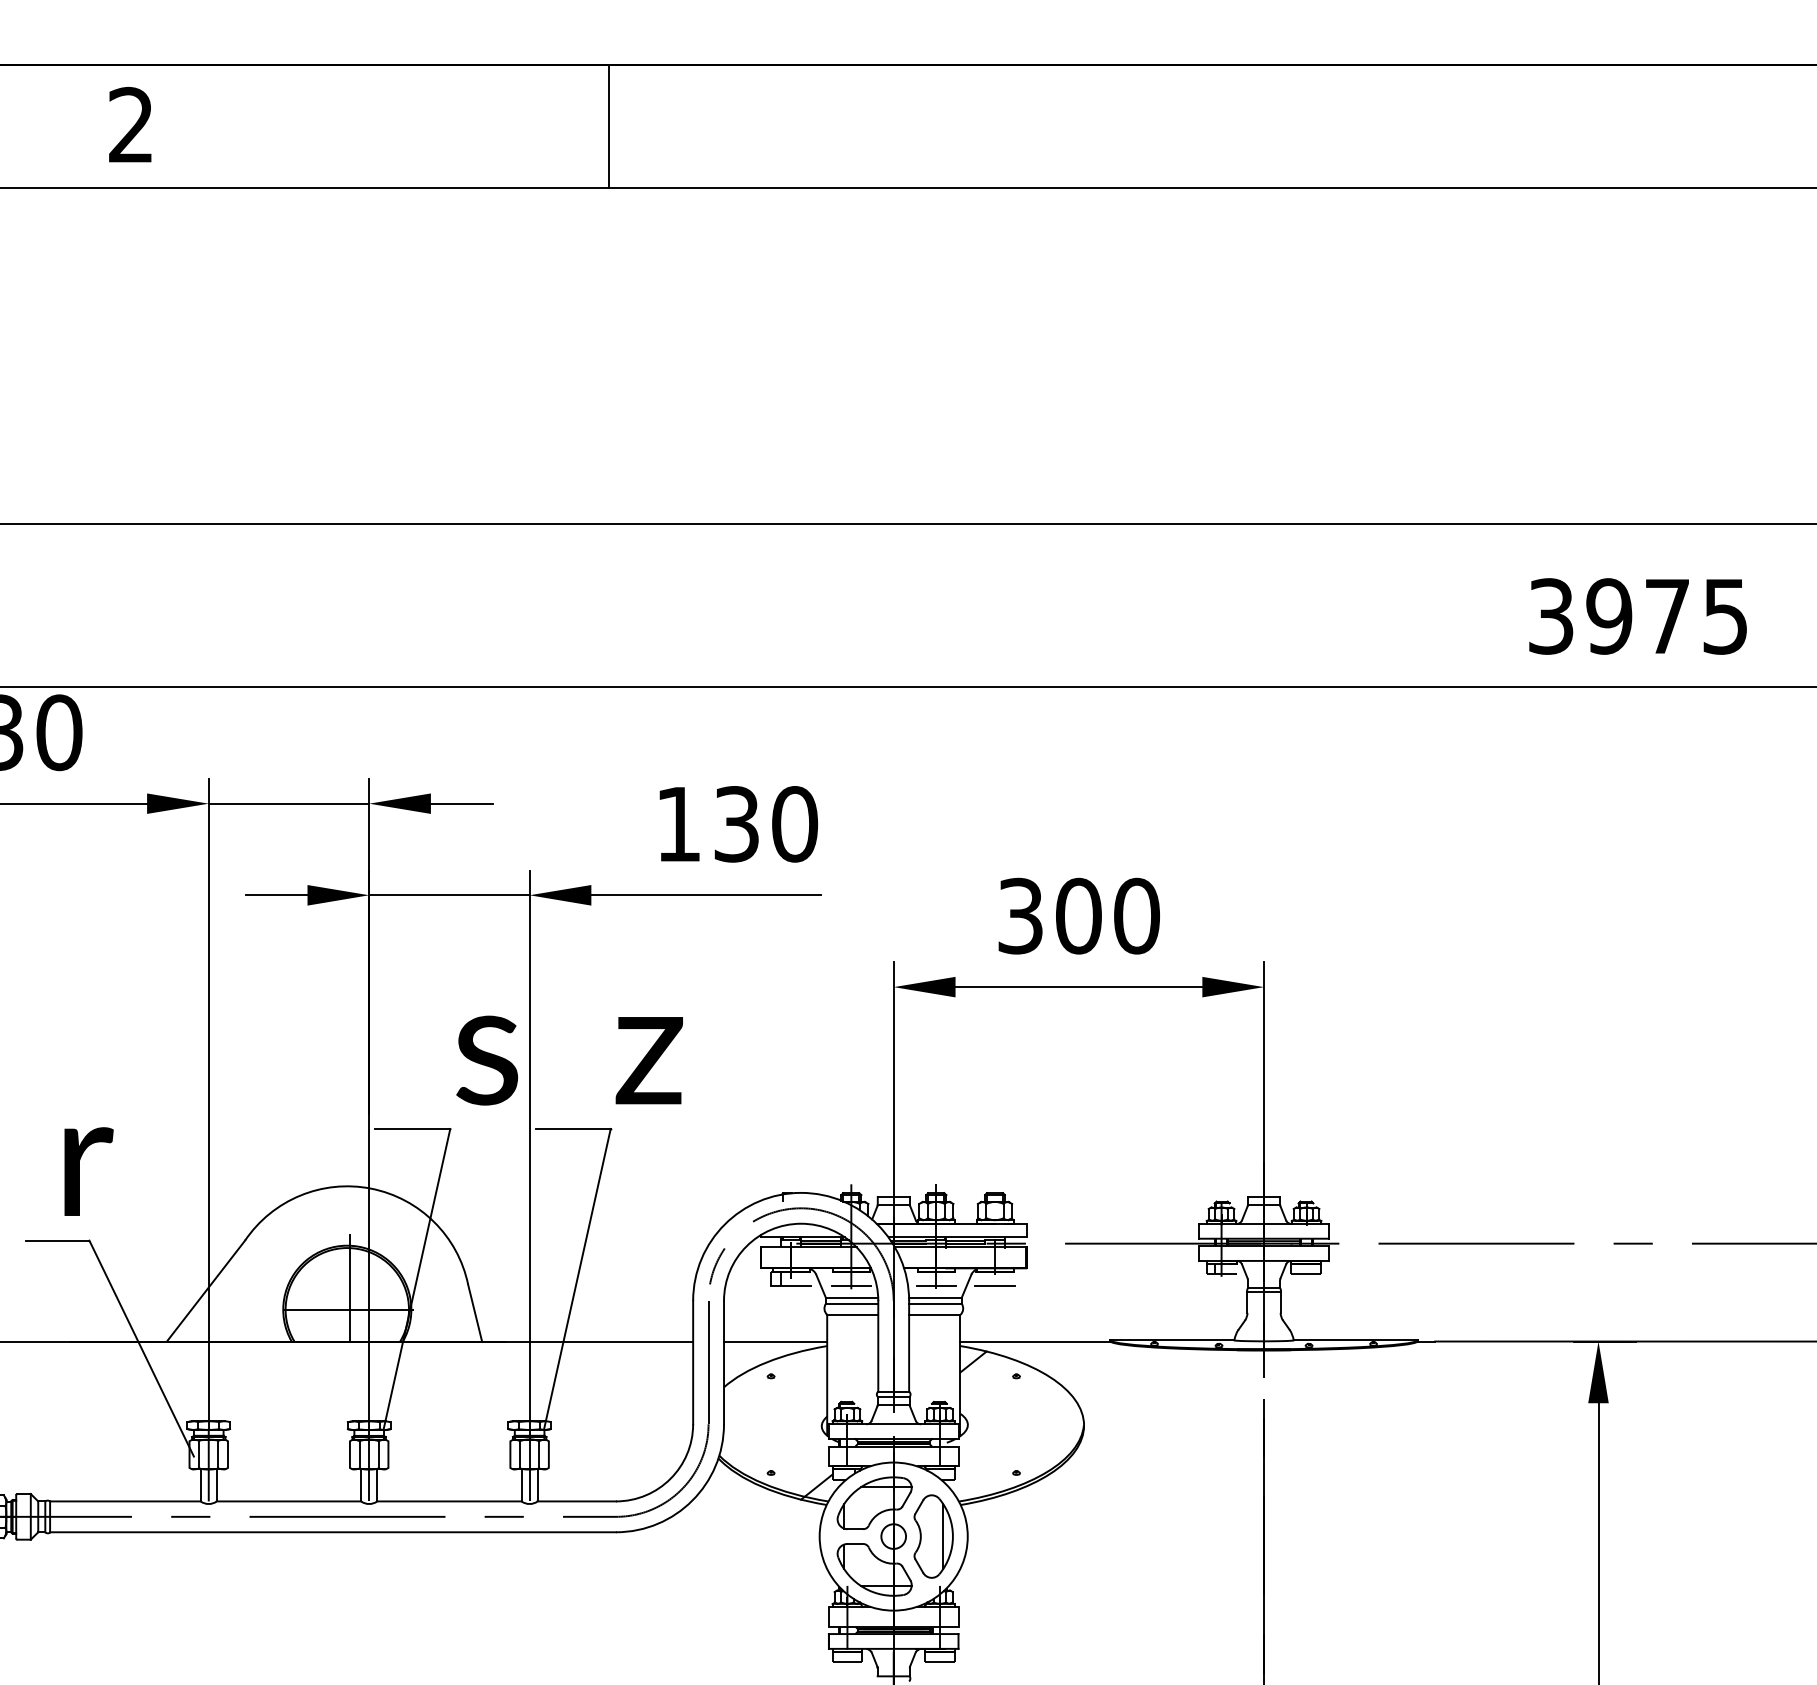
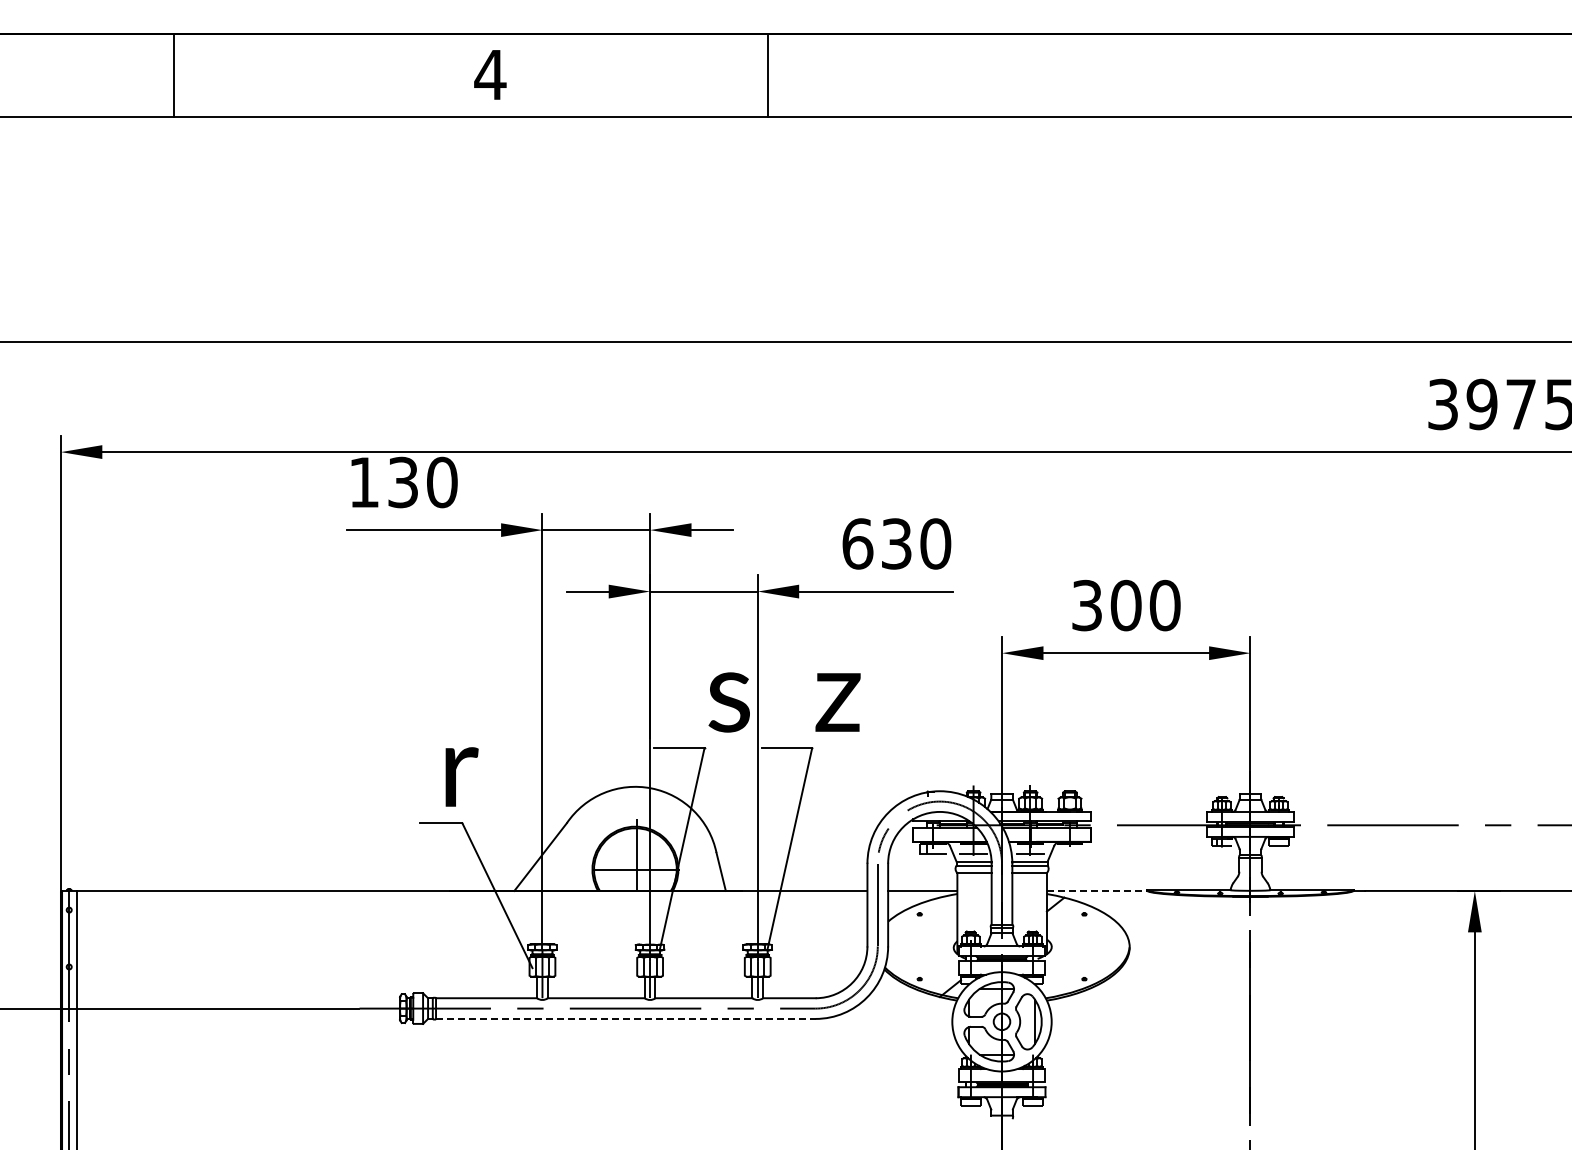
text: (131, 124) -> (490, 74), 2 -> 4
line: (609, 126) -> (768, 75), moved
text: (678, 823) -> (857, 543), 130 -> 630
line: (994, 1285) -> (1069, 853), removed
line: (1036, 1340) -> (1097, 890), solid -> dashed
line: (332, 1531) -> (625, 1018), solid -> dashed

